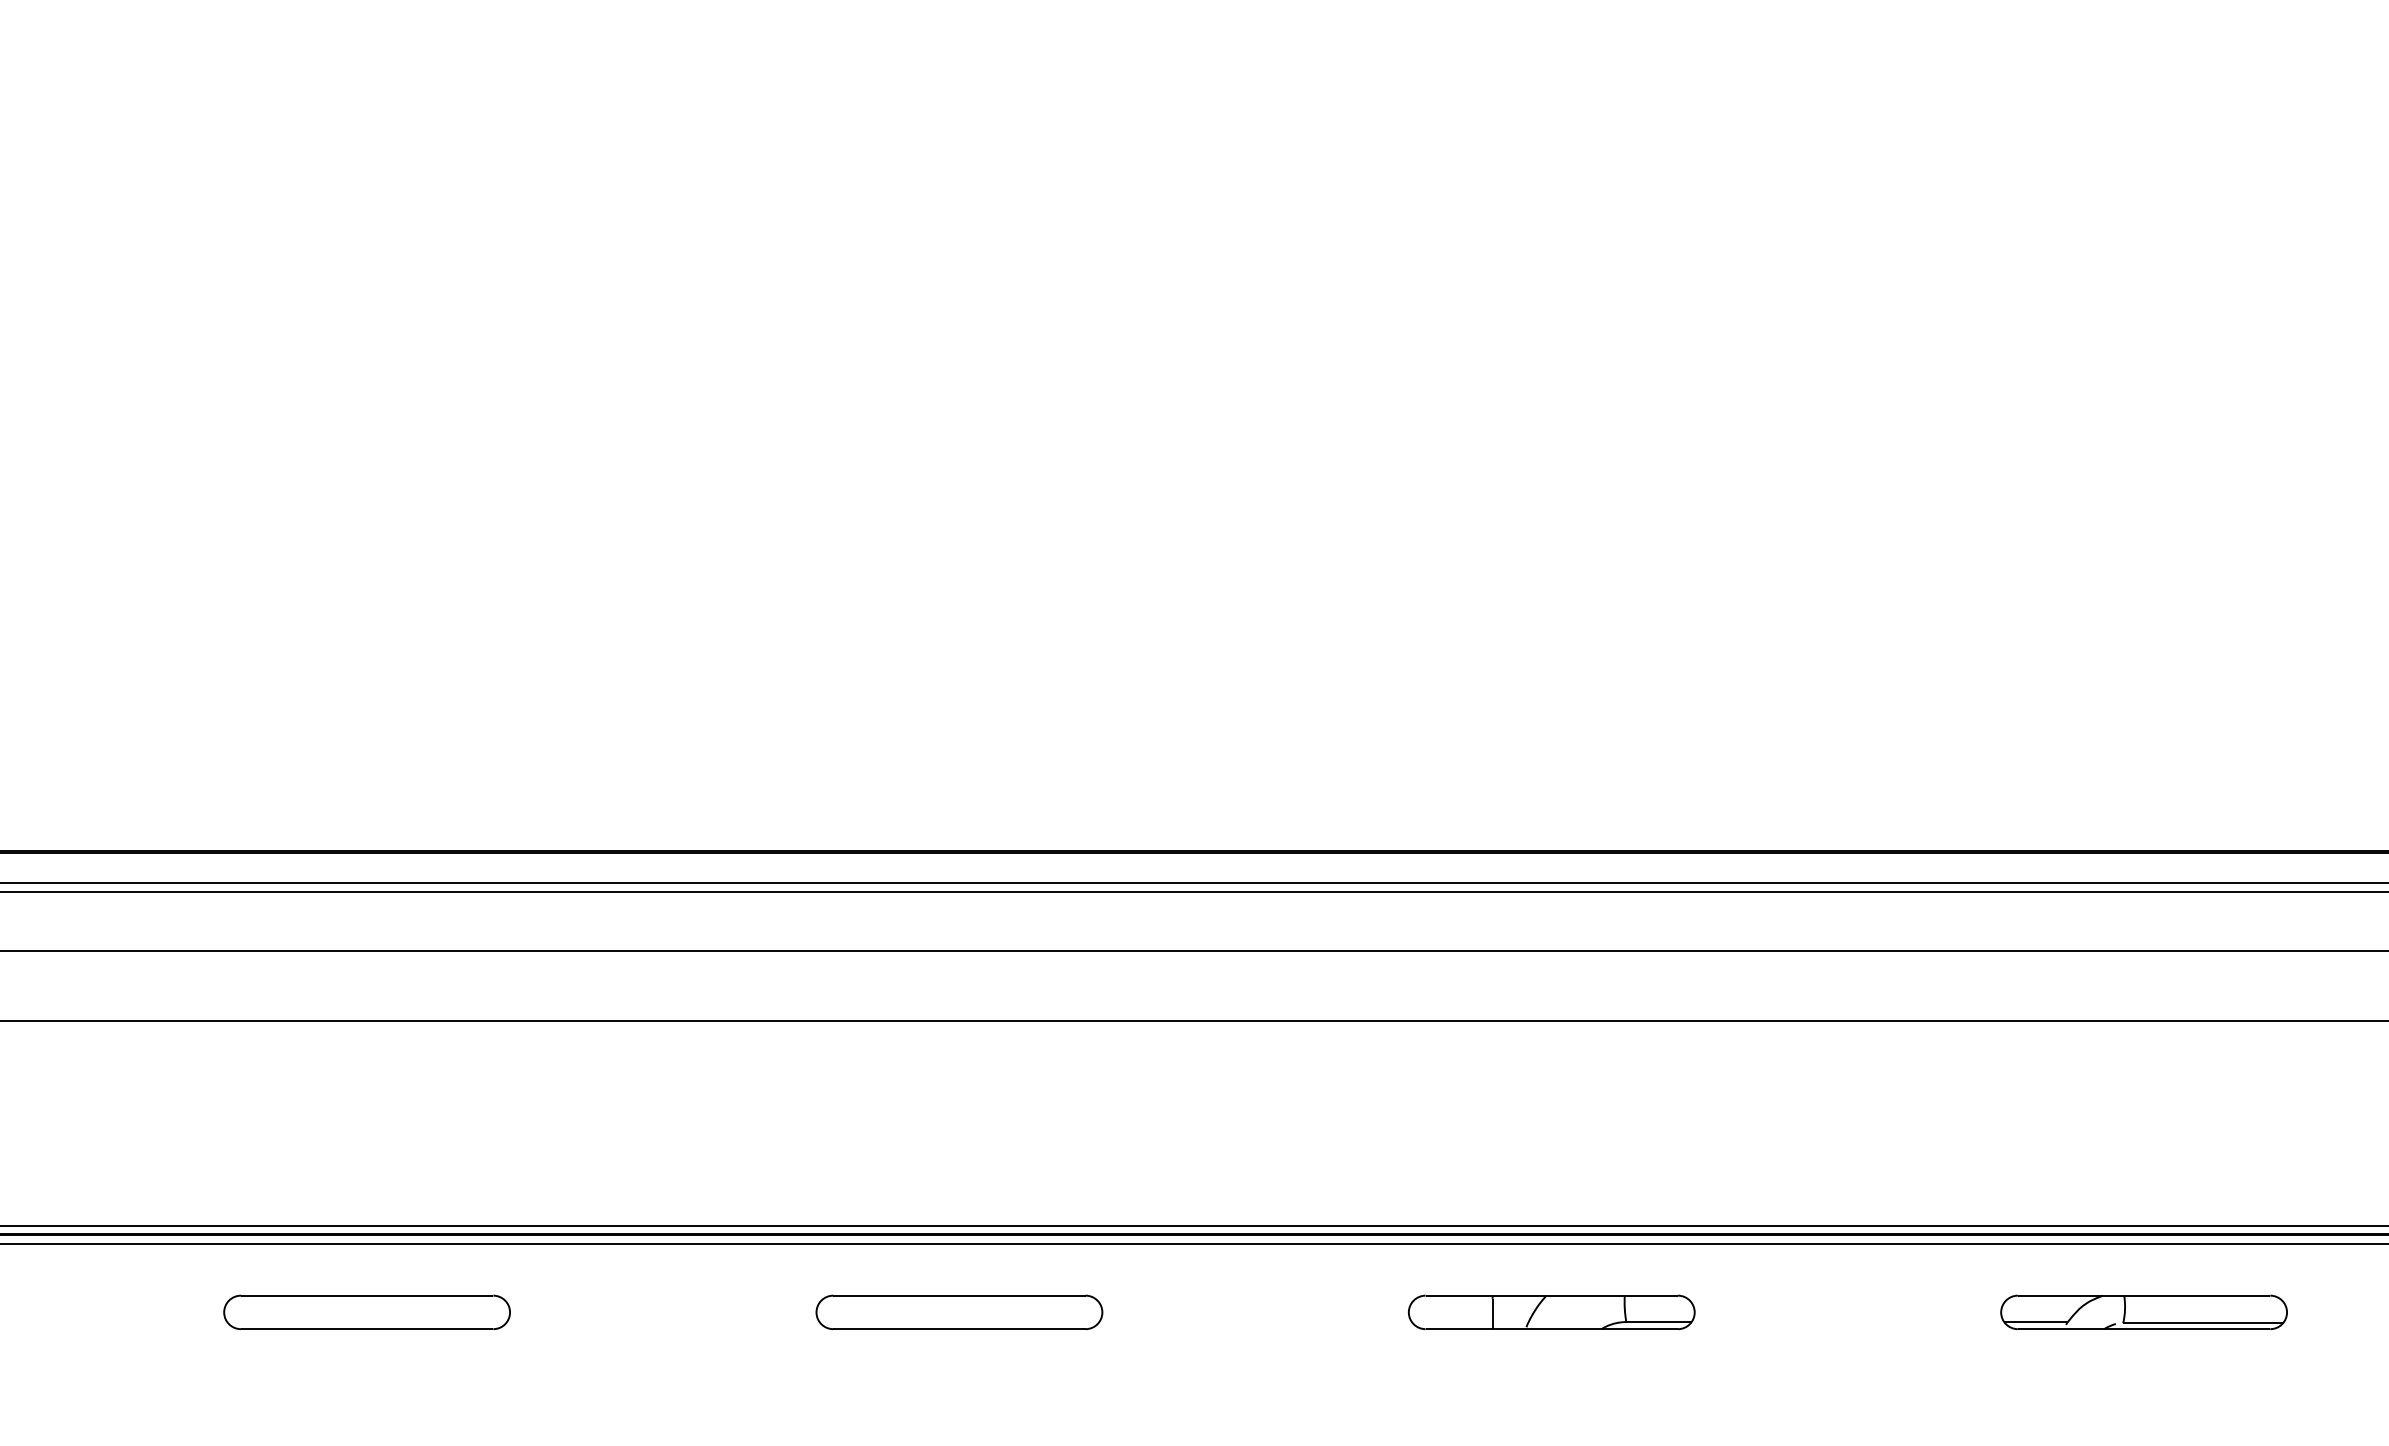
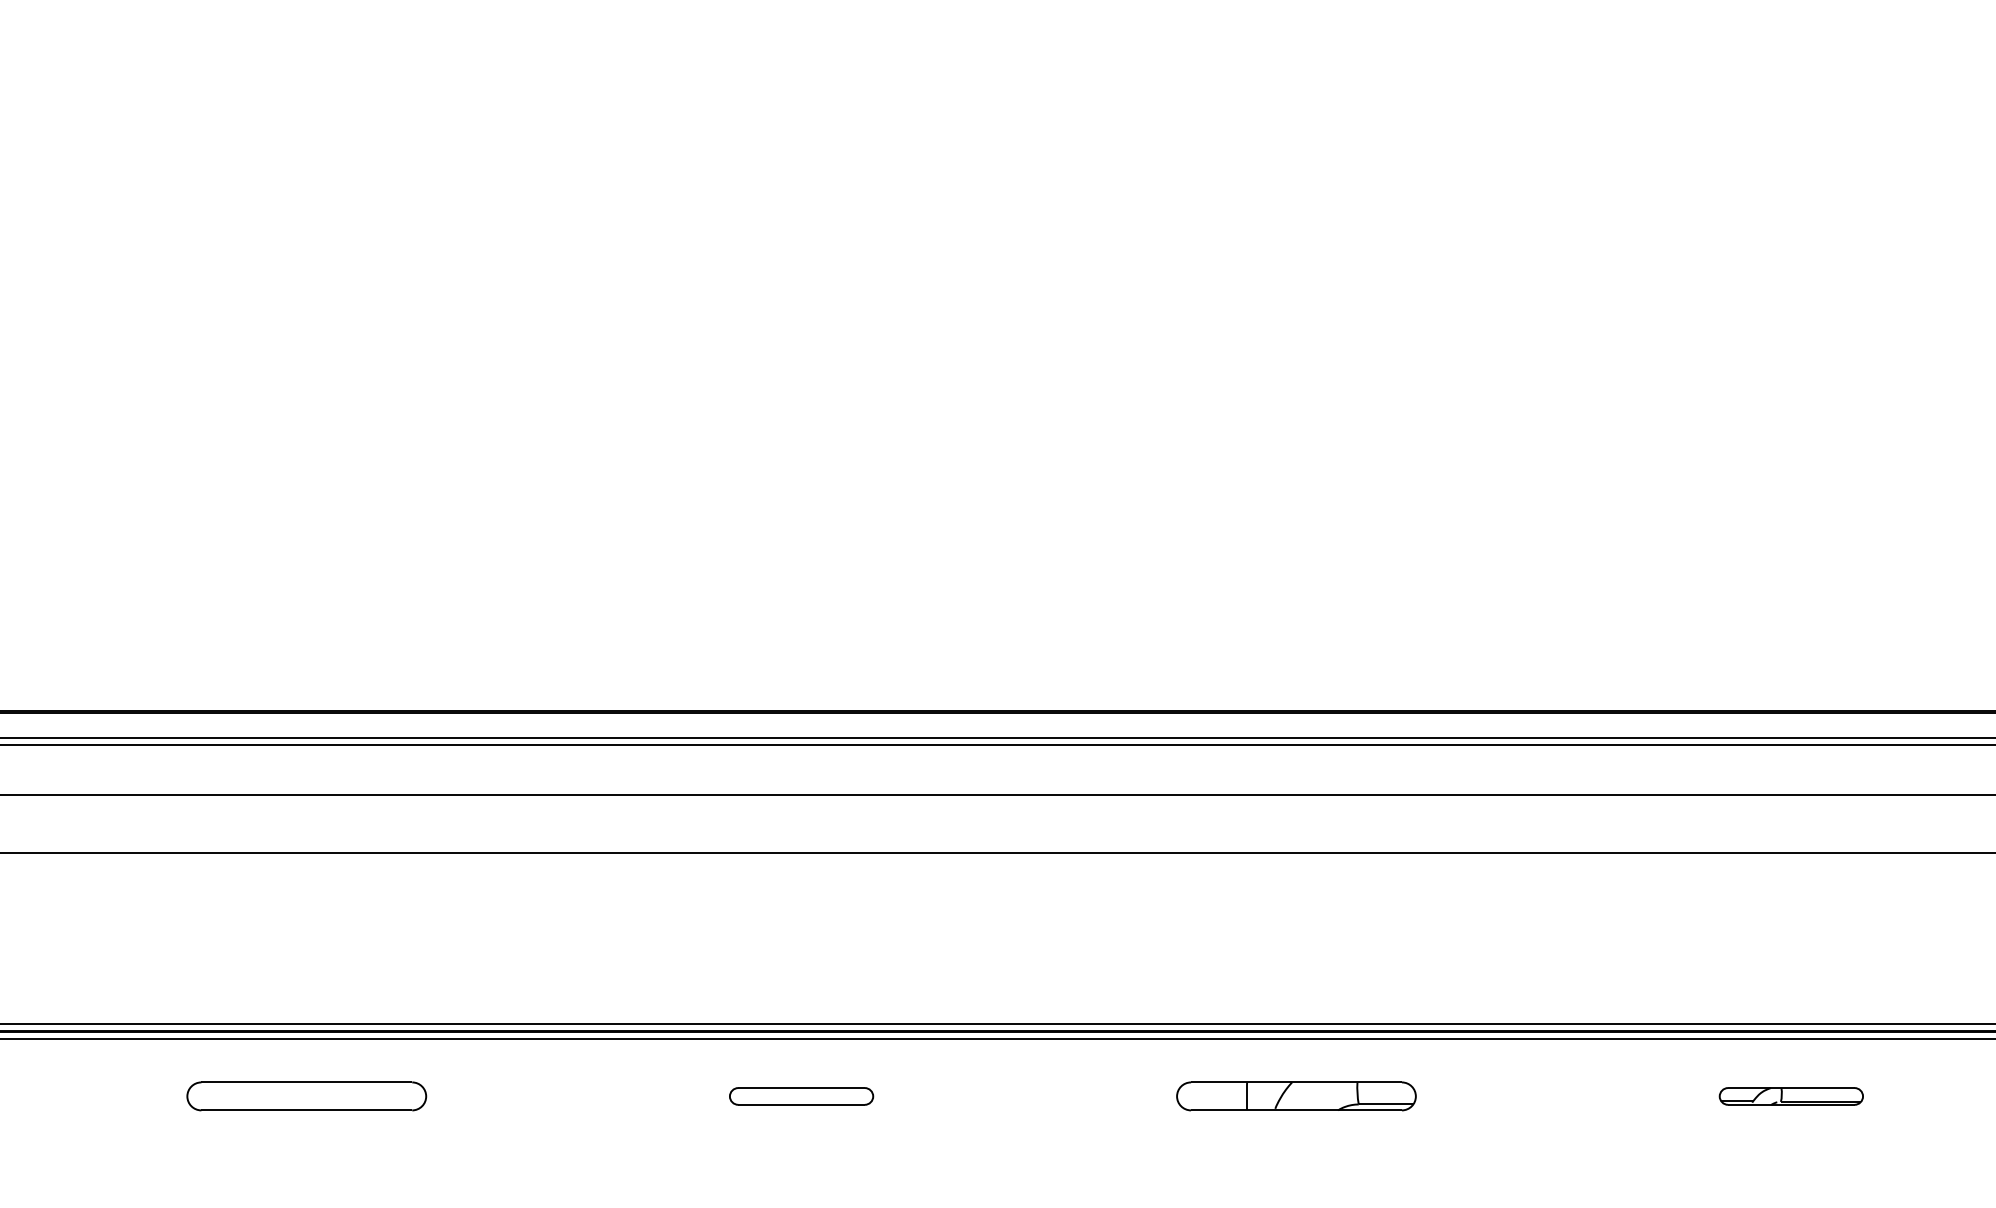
part: (959, 1312) -> (801, 1096), size x0.6
part: (2144, 1312) -> (1791, 1096), size x0.6

